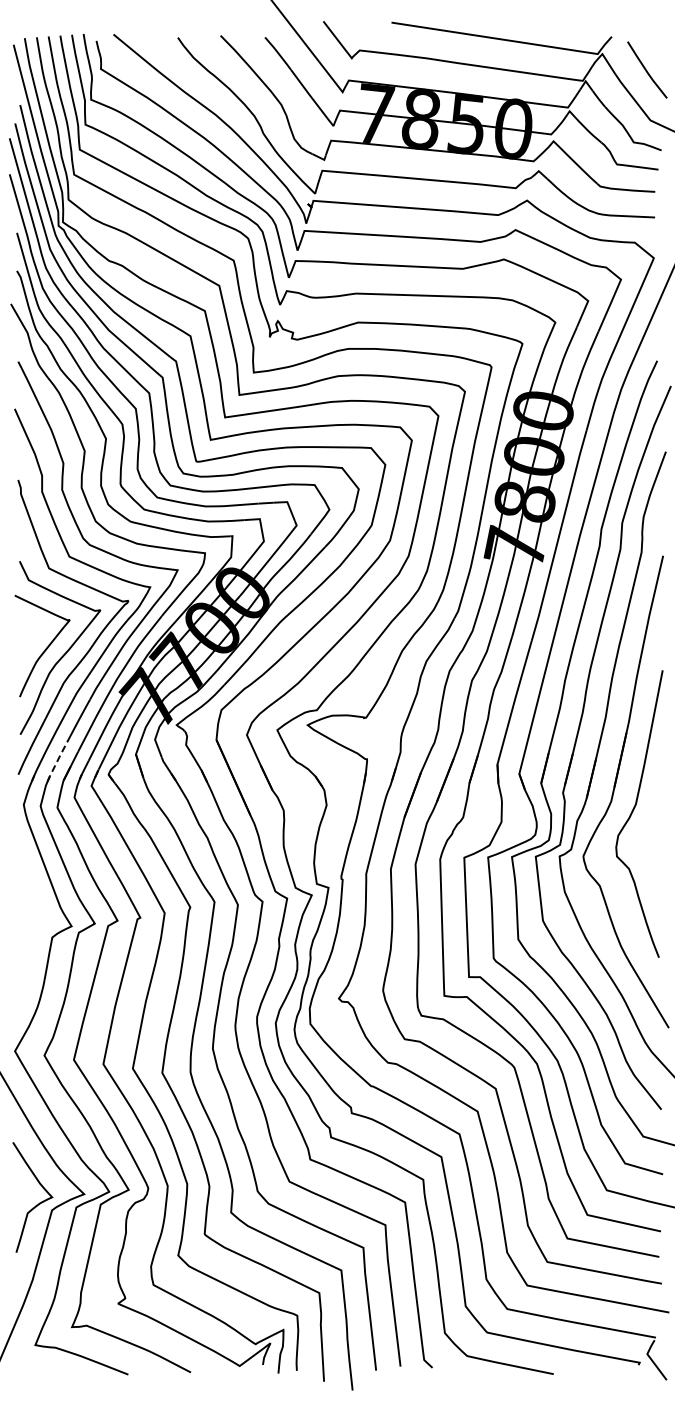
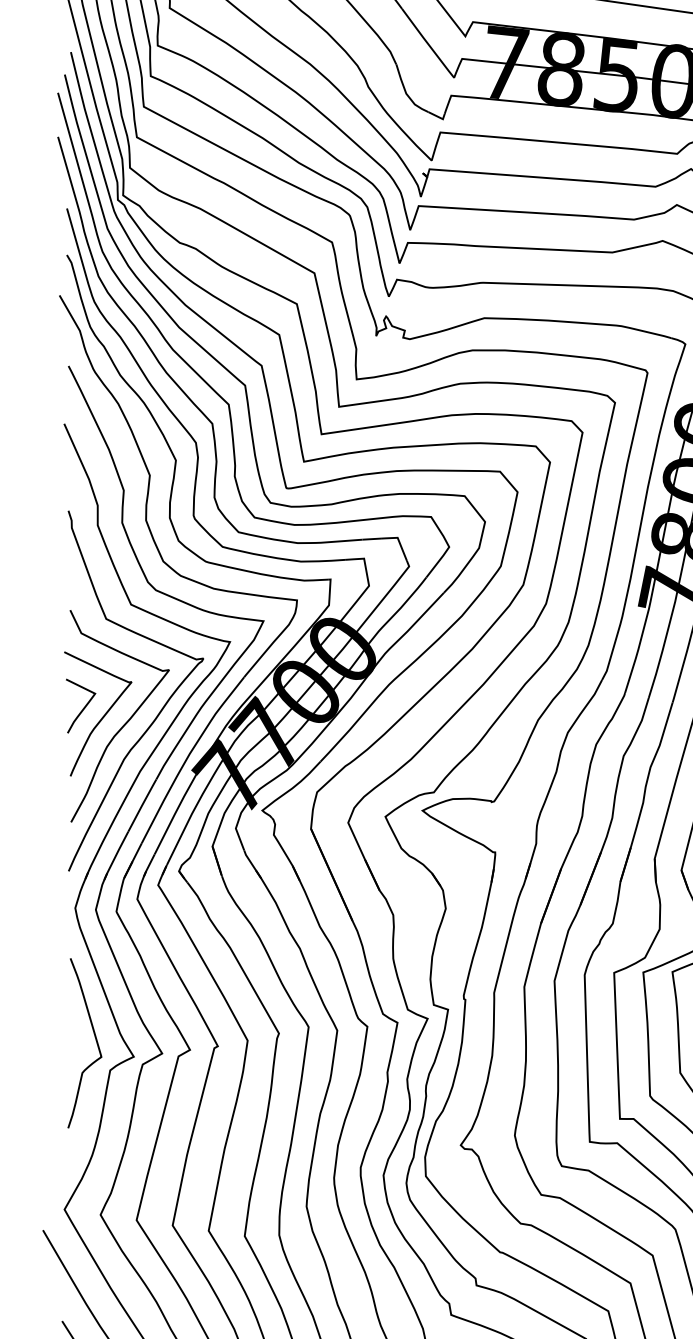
curve: (30, 640) -> (83, 707), added
line: (57, 761) -> (116, 855), dashed -> solid
curve: (39, 911) -> (94, 1038), added

